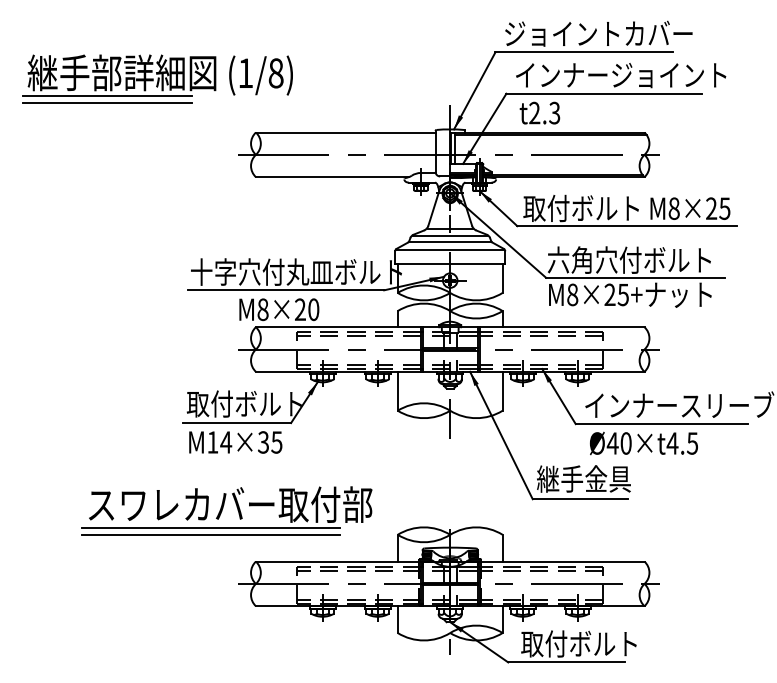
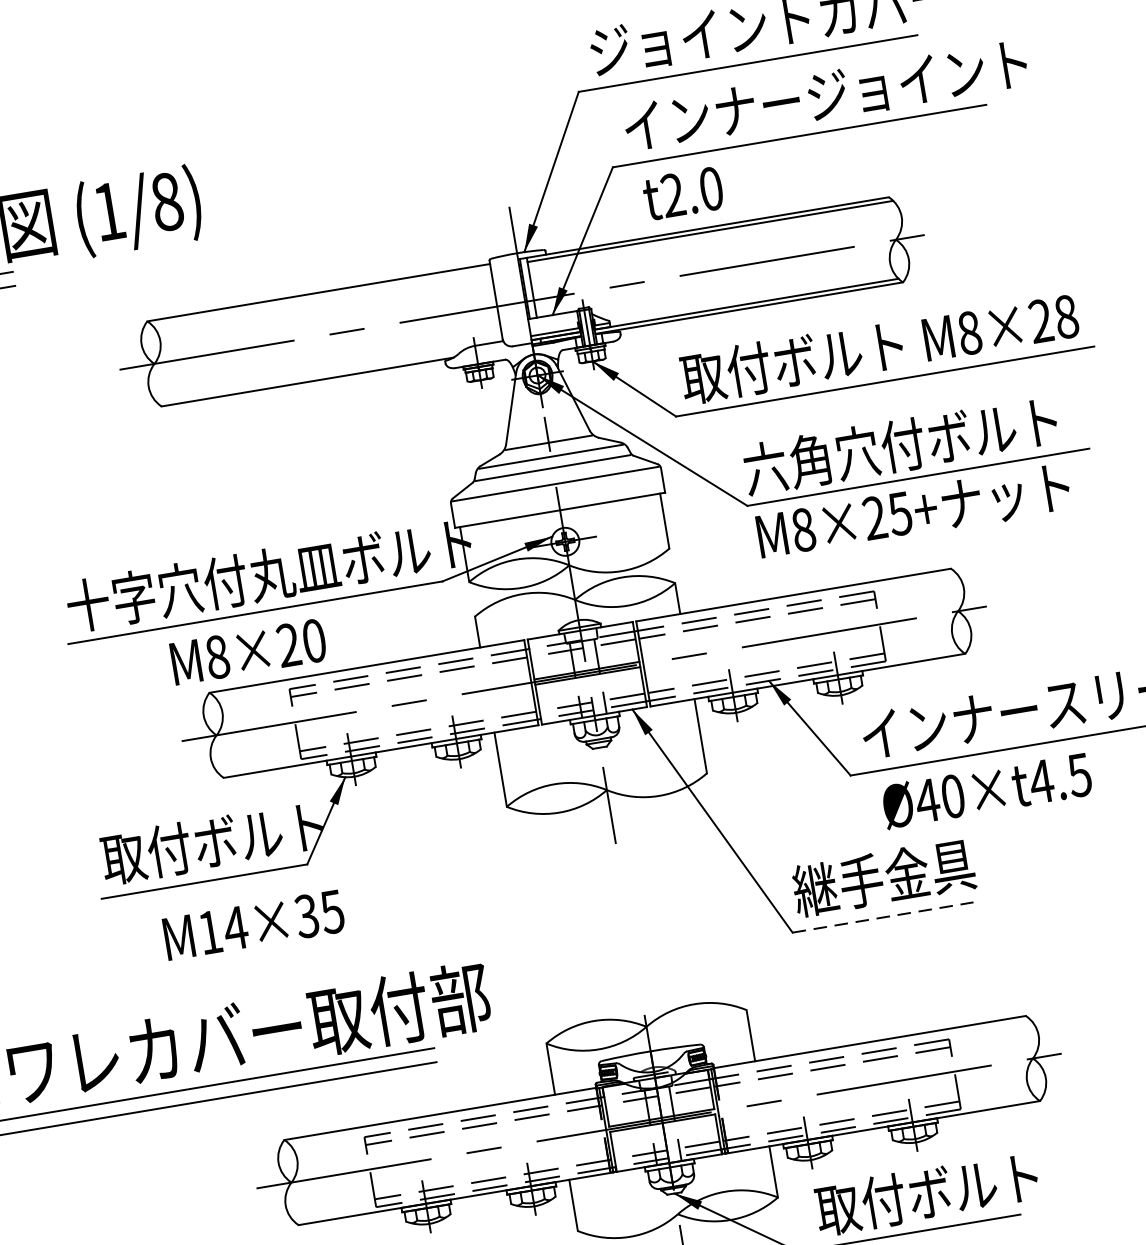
text: (554, 113) -> (710, 189), t2.3 -> t2.0
text: (724, 208) -> (1065, 316), M8×25 -> M8×28
text: (235, 442) -> (253, 925), moved
line: (580, 499) -> (883, 917), solid -> dashed

